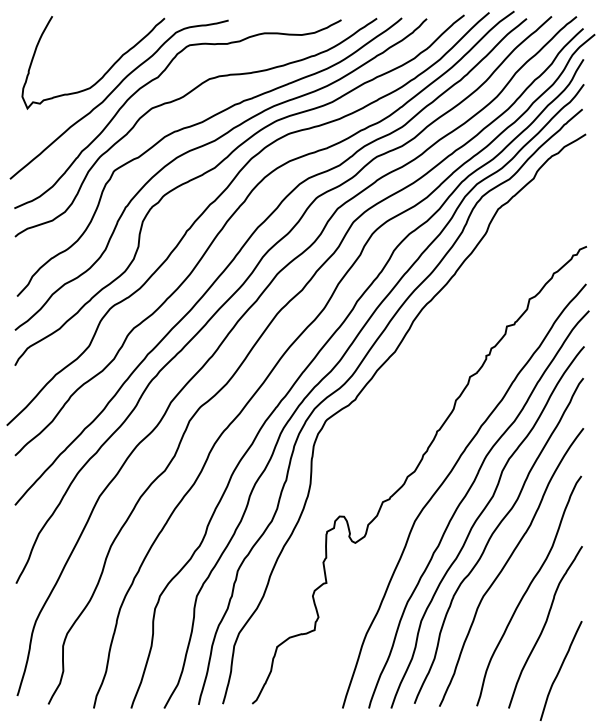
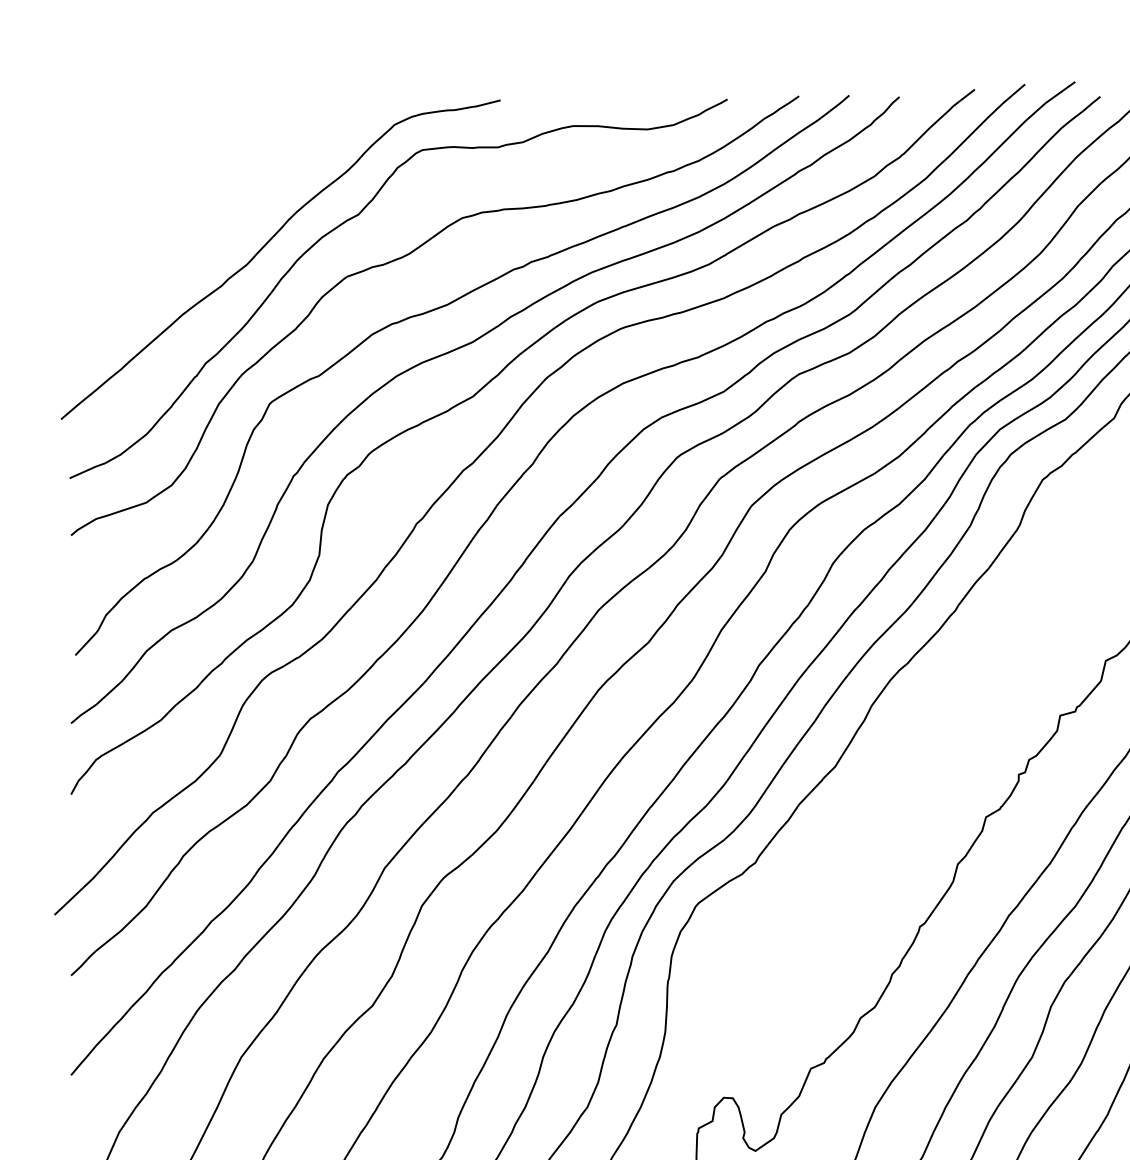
curve: (104, 73) -> (250, 206), removed

